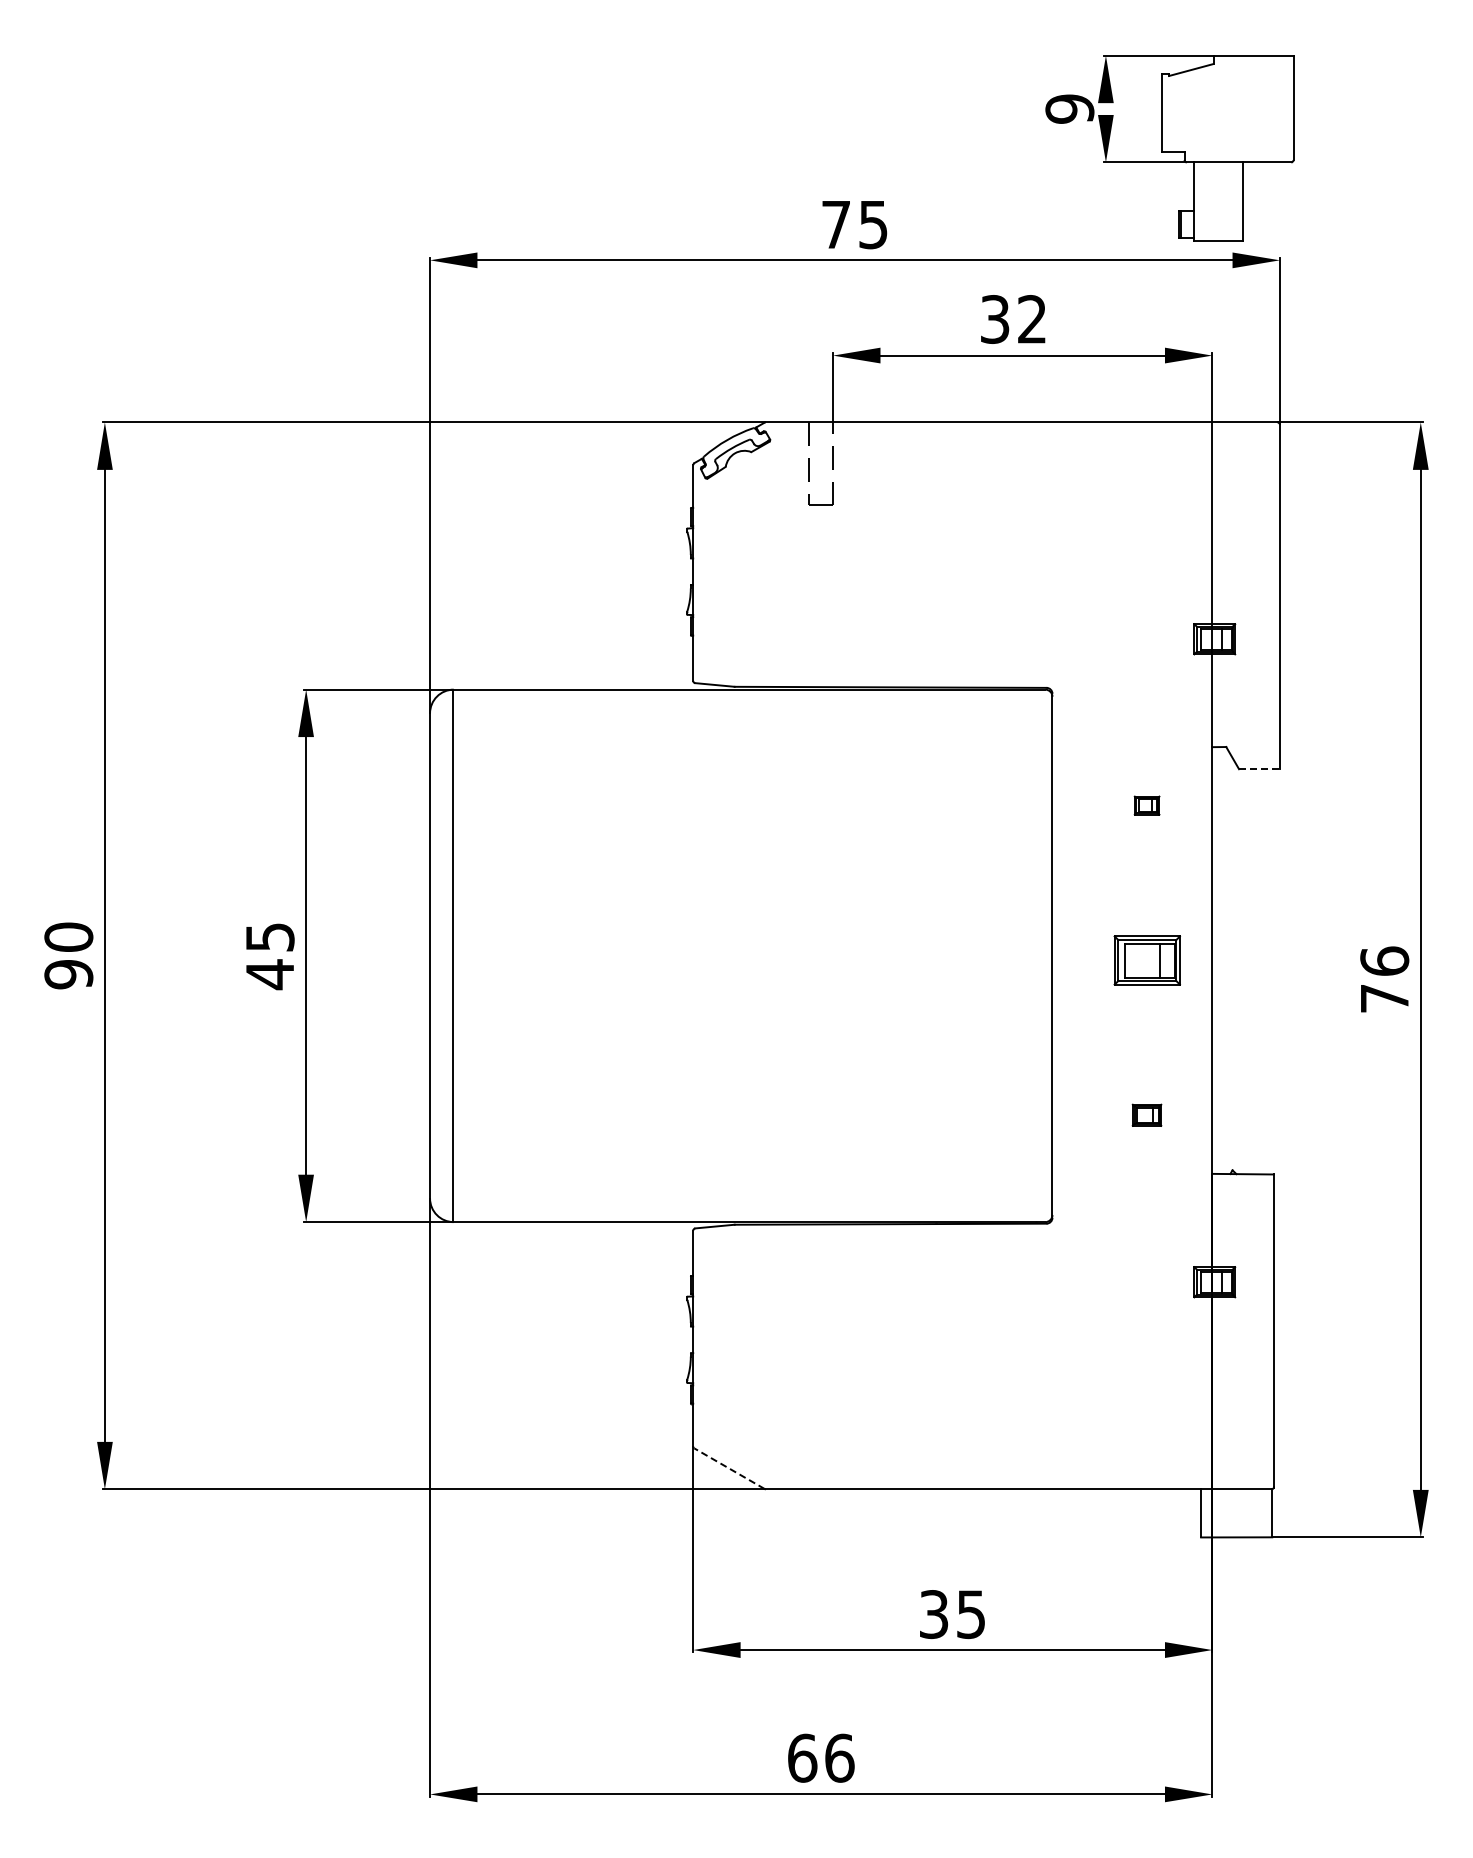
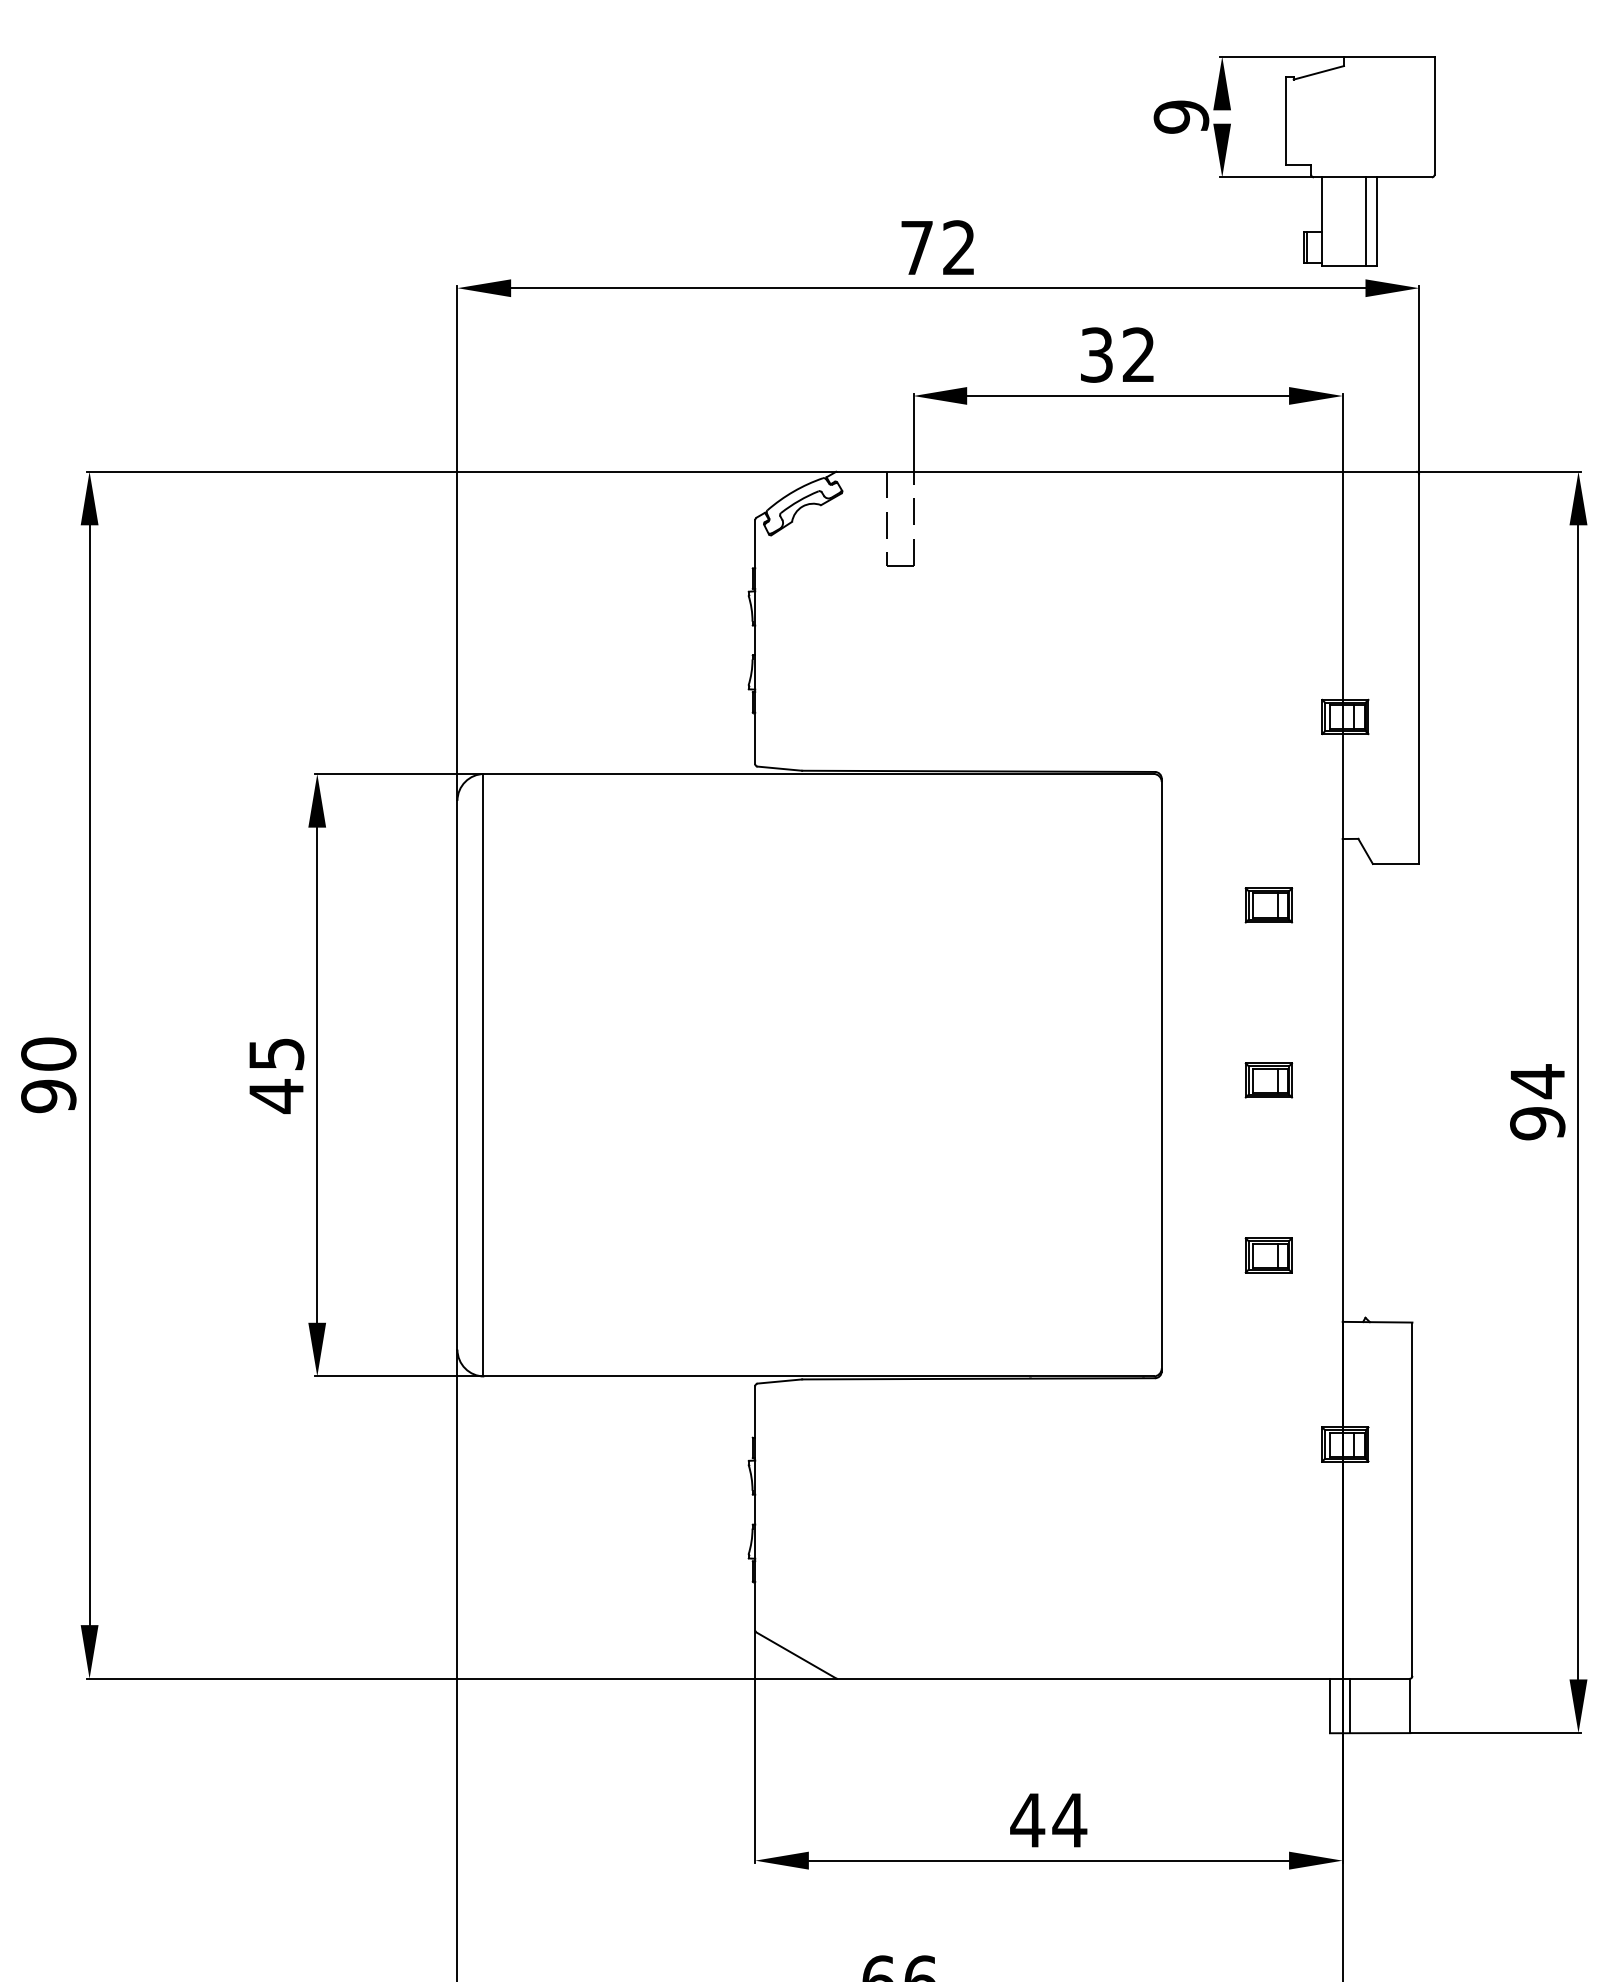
line: (1233, 201) -> (1366, 221), added
text: (873, 224) -> (959, 247), 75 -> 72
line: (1260, 769) -> (1397, 864), dashed -> solid
part: (1146, 805) -> (1268, 905), size x1.67
part: (1146, 960) -> (1268, 1080), size x0.62
text: (1384, 979) -> (1537, 1101), 76 -> 94
part: (1146, 1115) -> (1268, 1255), size x1.43
line: (729, 1468) -> (796, 1655), dashed -> solid
line: (1218, 1513) -> (1349, 1706), added
text: (952, 1614) -> (1048, 1820), 35 -> 44

